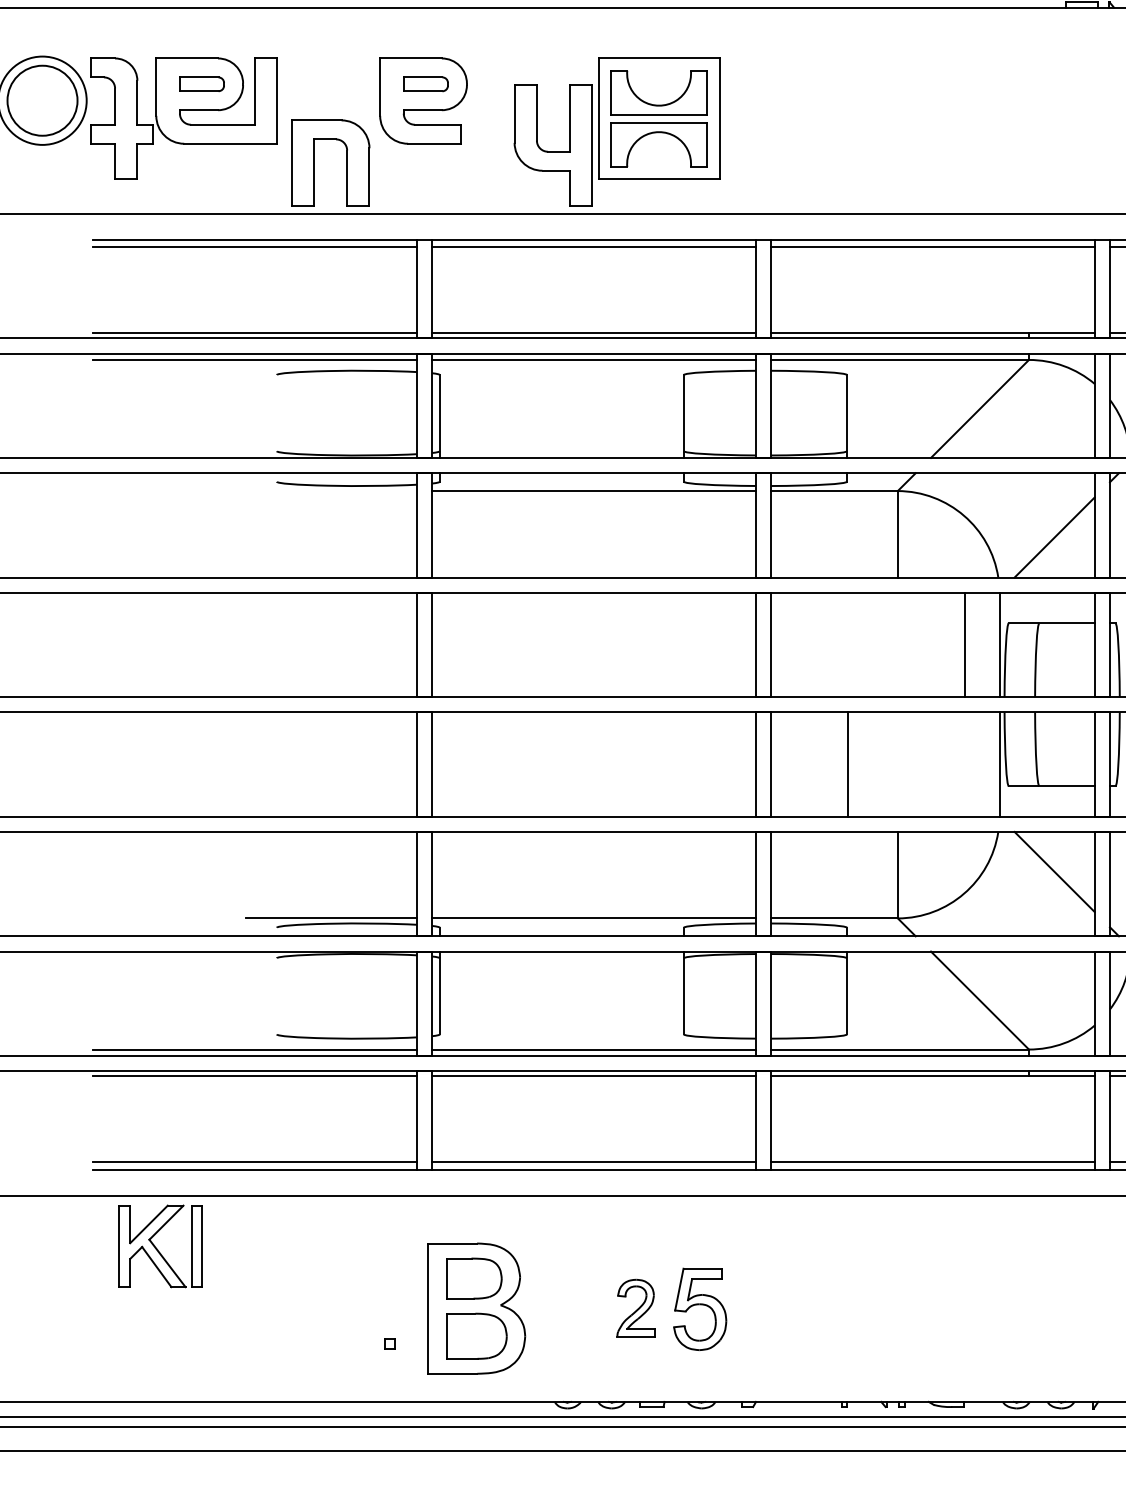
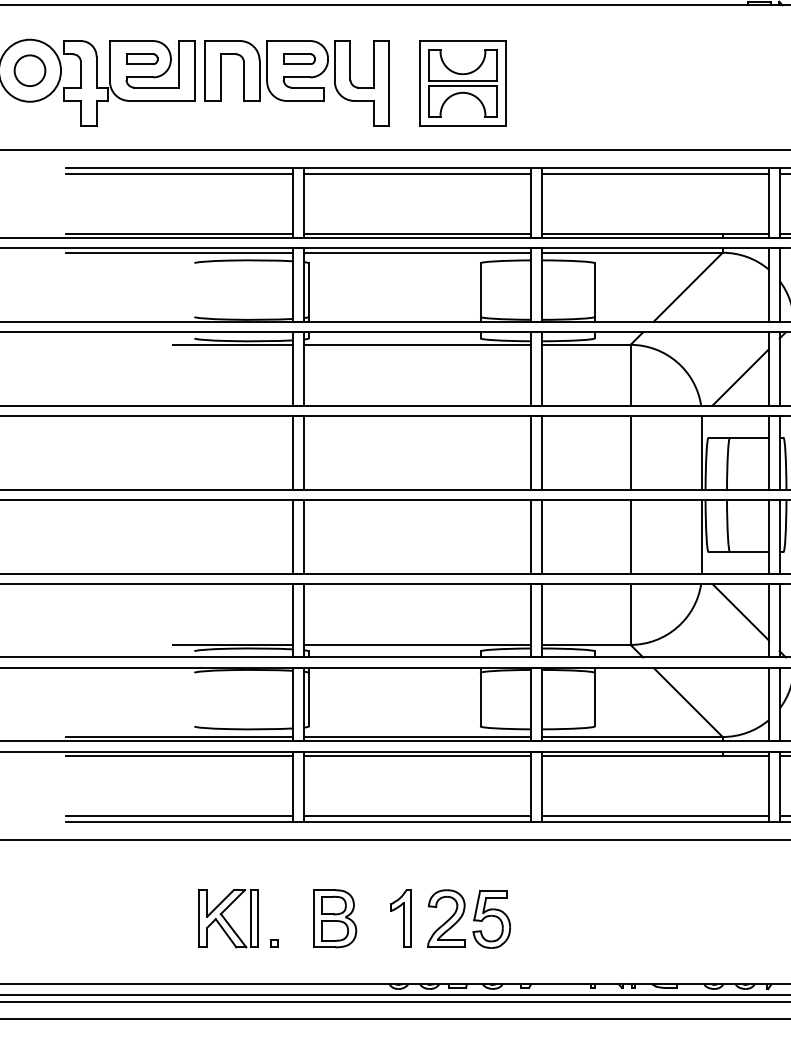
circle: (42, 100) -> (30, 70), size x0.62
part: (552, 145) -> (361, 83), moved
part: (314, 162) -> (221, 70), moved
line: (330, 491) -> (232, 345), added
line: (964, 644) -> (630, 452), moved
line: (847, 764) -> (630, 536), moved
part: (160, 1246) -> (228, 918), moved
part: (476, 1307) -> (334, 918), size x0.62
part: (635, 1307) -> (446, 918), size x1.43
part: (570, 1308) -> (400, 918), added

